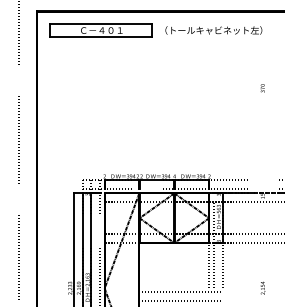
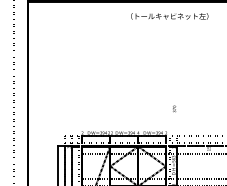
part: (100, 30) -> (79, 16), removed
text: (262, 88) -> (174, 109), moved

